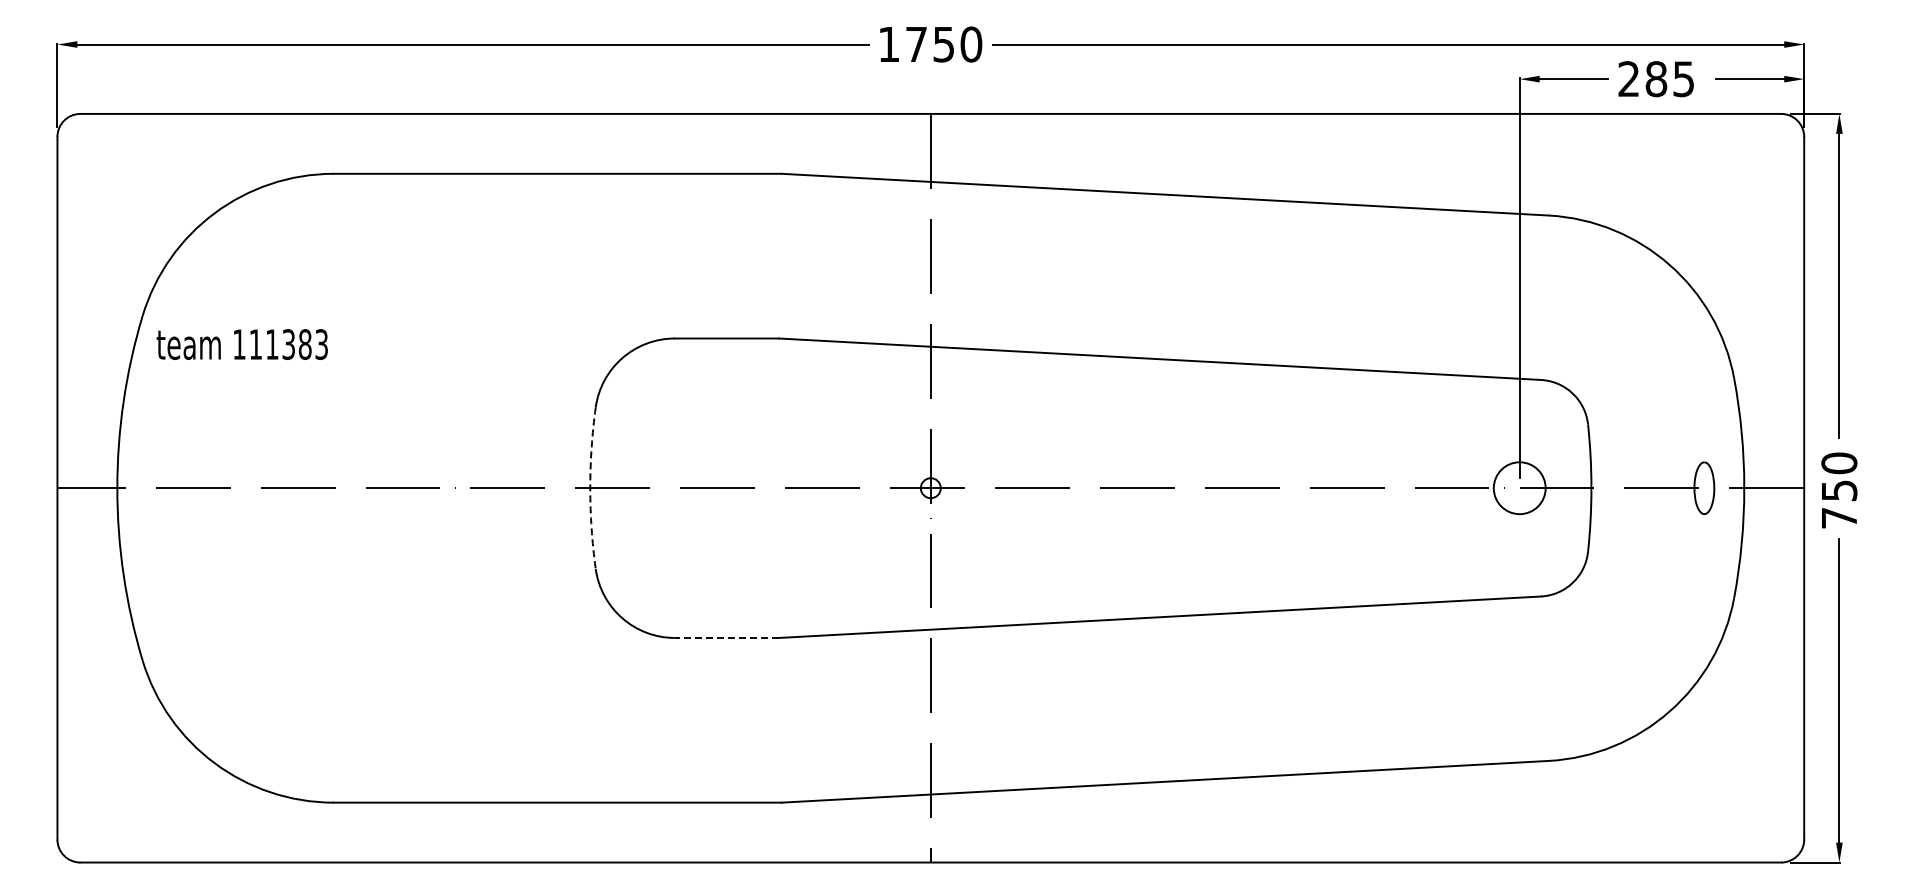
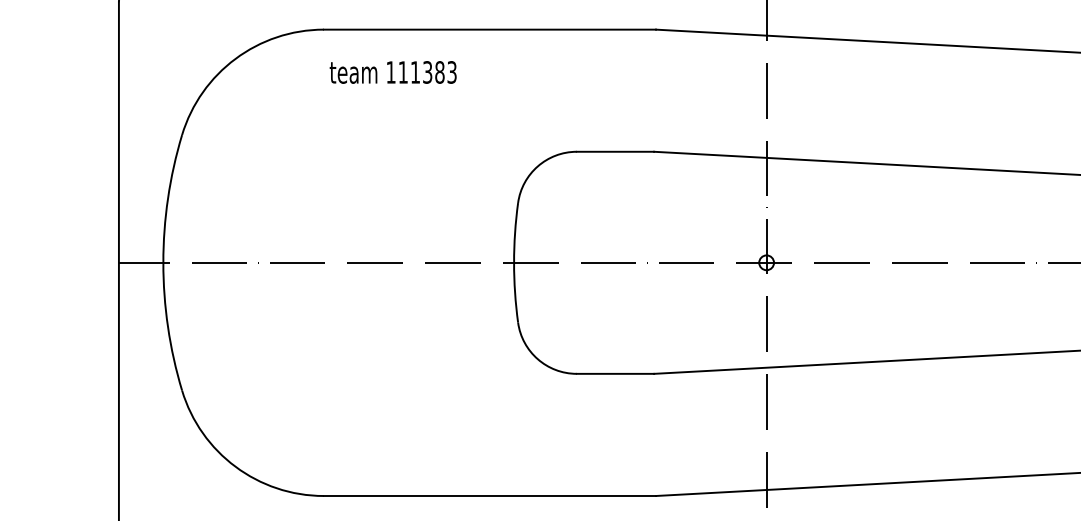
text: (241, 344) -> (392, 72), moved
arc: (590, 488) -> (514, 263), dashed -> solid
line: (726, 637) -> (615, 373), dashed -> solid

